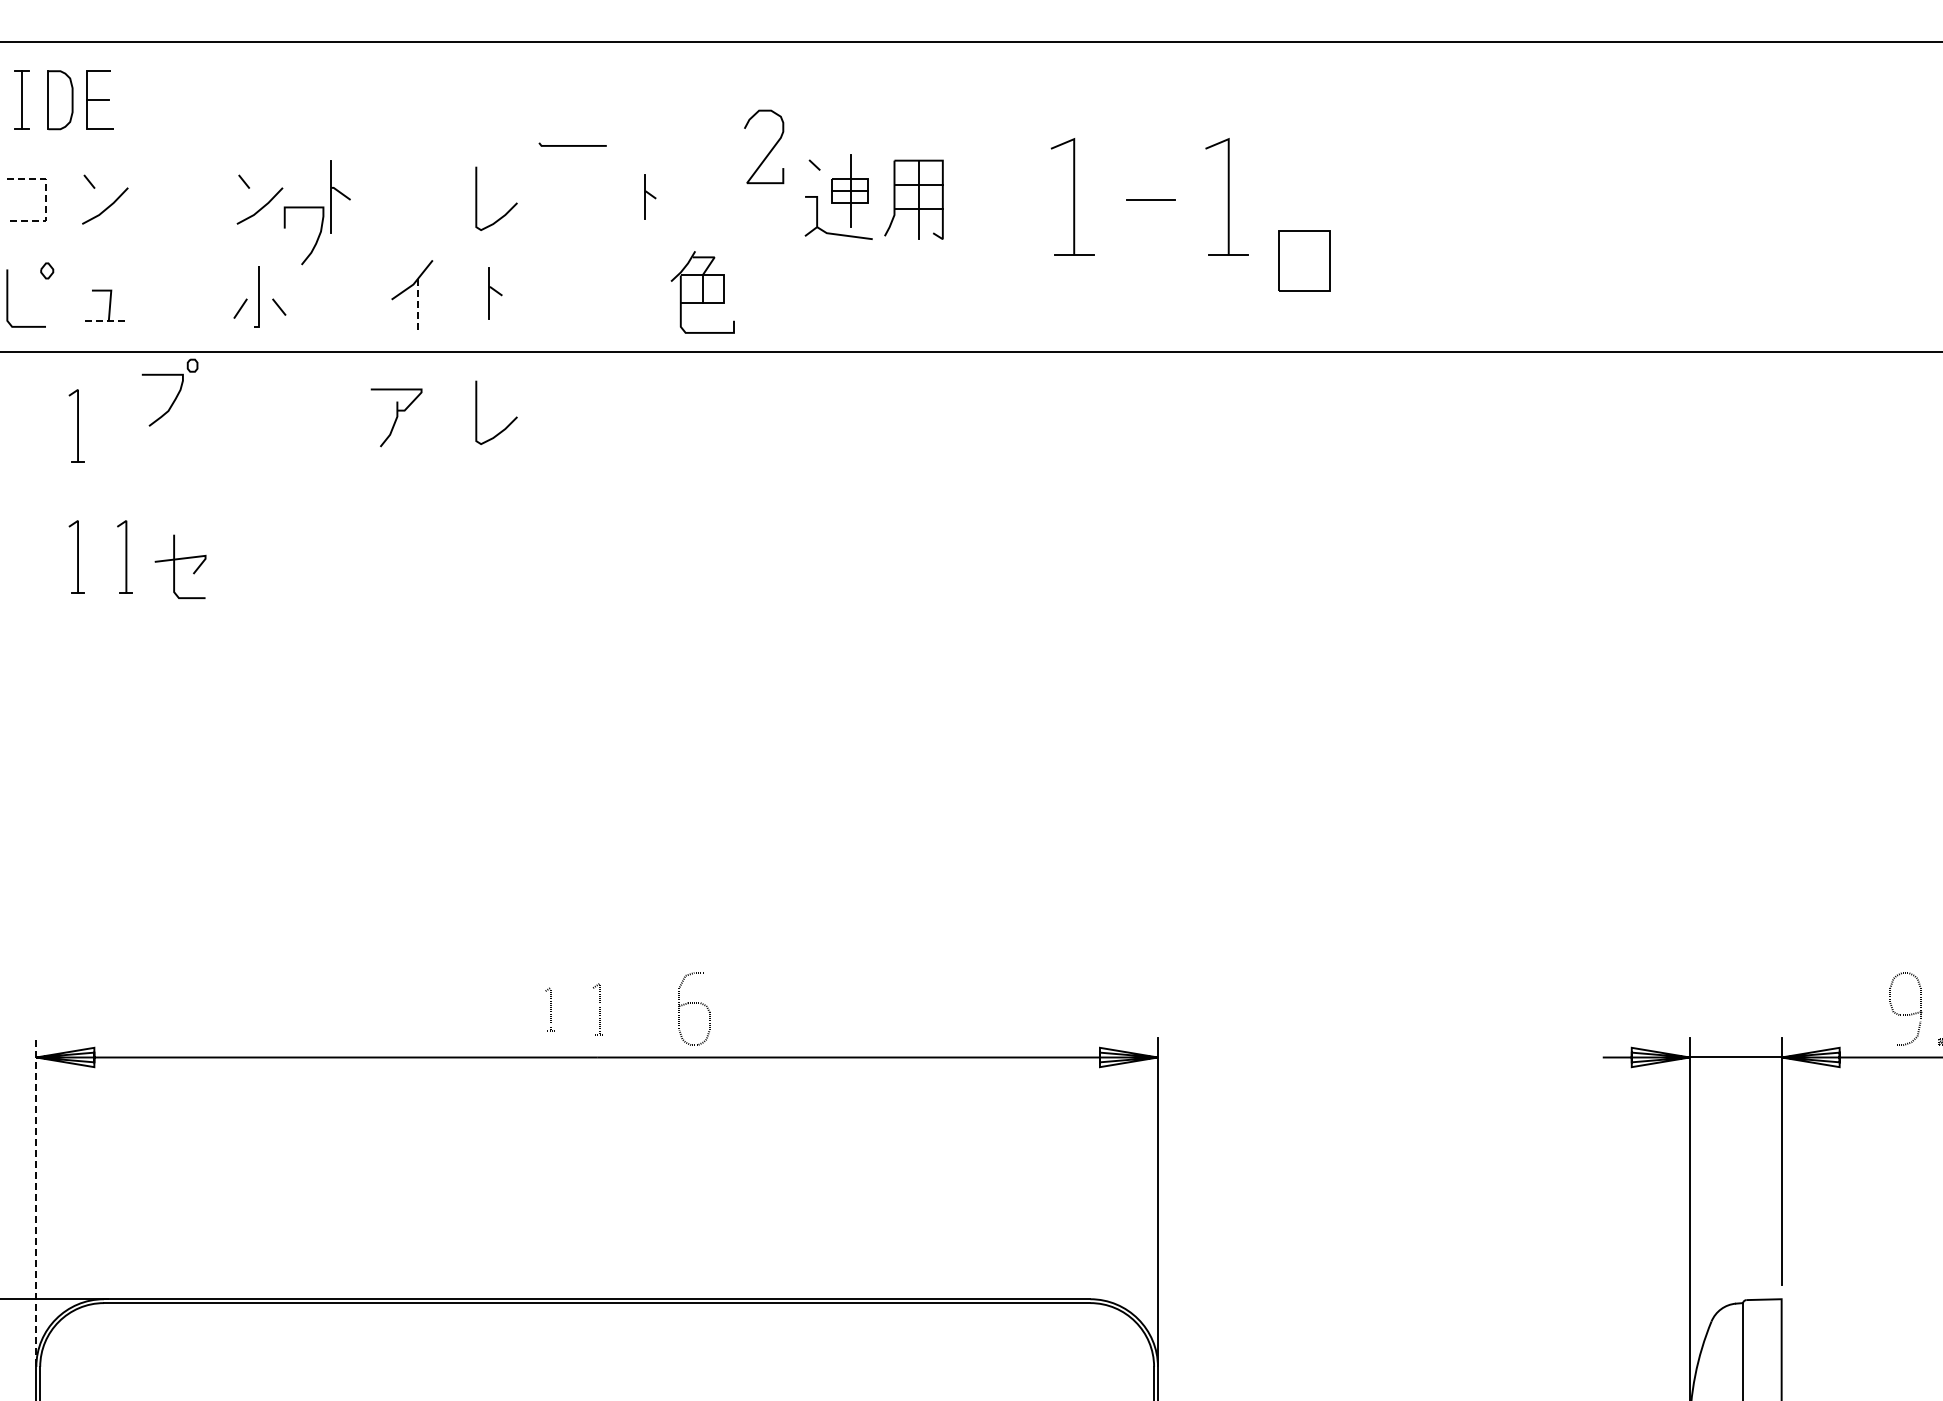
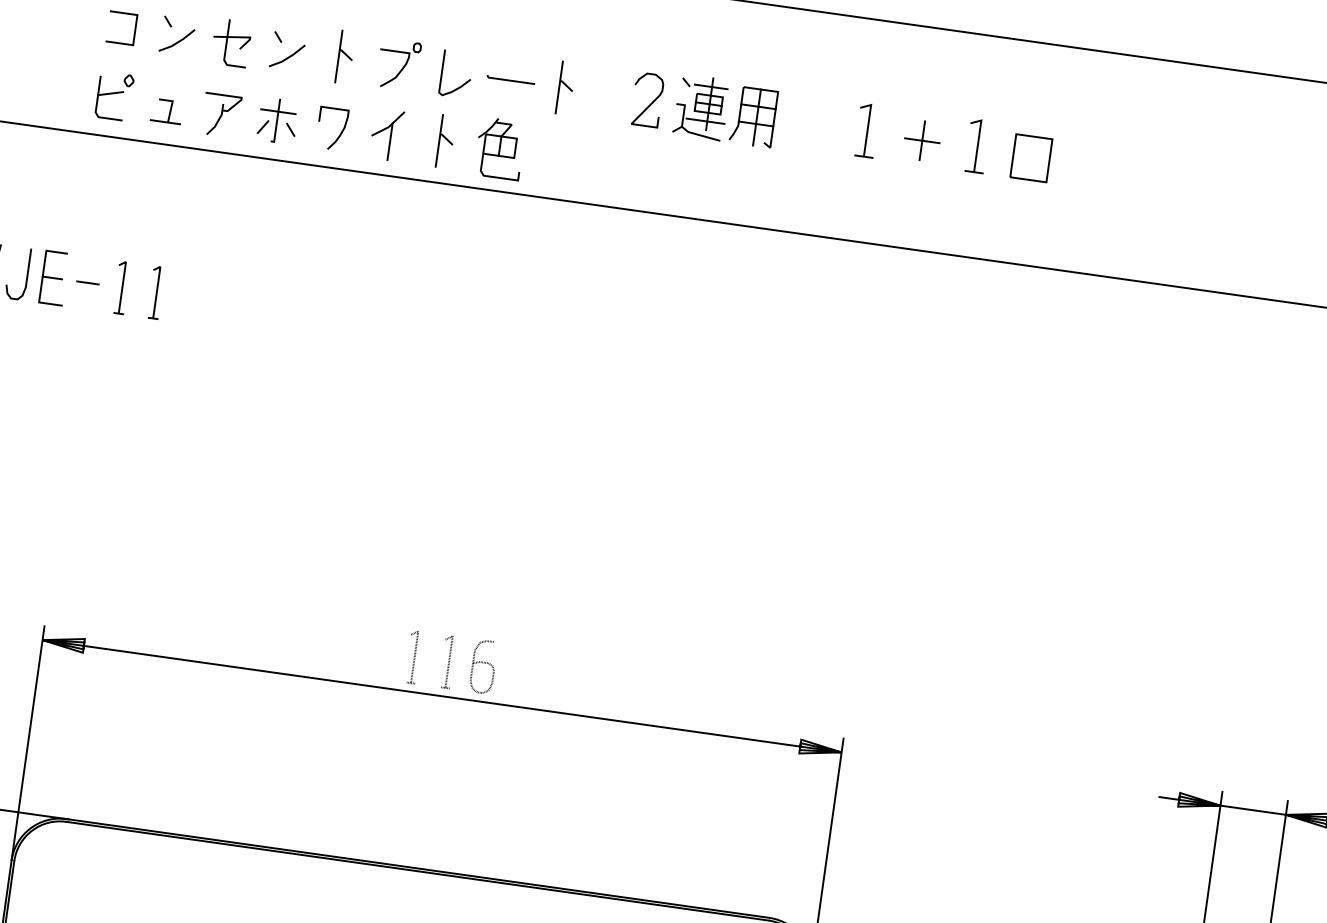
line: (572, 145) -> (510, 80), moved
curve: (769, 151) -> (650, 103), moved
line: (849, 166) -> (711, 86), added
part: (650, 196) -> (566, 88), size x1.67
part: (1071, 196) -> (866, 130), size x0.62
part: (1226, 196) -> (976, 145), size x0.62
line: (1150, 199) -> (922, 140), added
line: (46, 200) -> (135, 30), dashed -> solid
line: (848, 215) -> (705, 121), added
curve: (316, 239) -> (340, 132), moved
part: (1304, 260) -> (1031, 157), moved
line: (258, 284) -> (278, 111), added
line: (24, 291) -> (110, 93), added
part: (702, 292) -> (499, 148), moved
part: (495, 293) -> (446, 141), size x1.43
line: (418, 304) -> (390, 141), dashed -> solid
line: (105, 320) -> (165, 121), dashed -> solid
part: (176, 395) -> (402, 67), moved
part: (396, 417) -> (221, 115), moved
curve: (508, 424) -> (442, 236), removed
part: (76, 425) -> (134, 193), removed
line: (29, 557) -> (87, 283), added
part: (180, 566) -> (231, 42), moved
curve: (694, 1003) -> (484, 662), moved
part: (549, 1009) -> (412, 657), size x1.67
part: (597, 1009) -> (447, 662), size x1.43
line: (36, 1202) -> (28, 743), dashed -> solid

